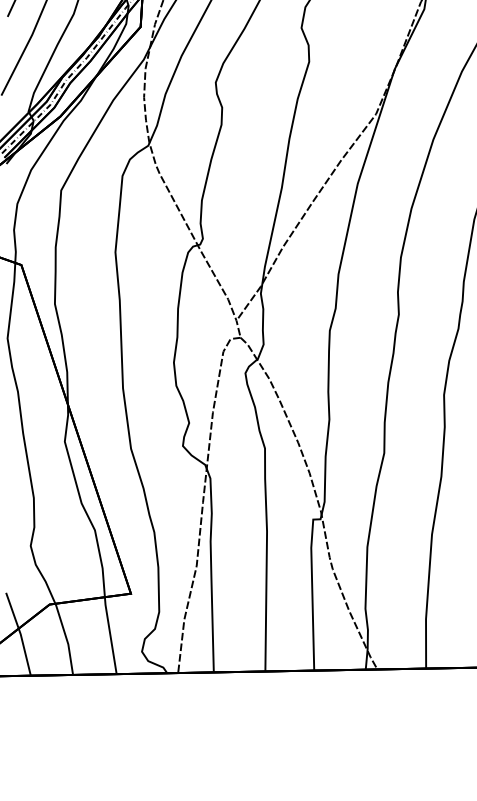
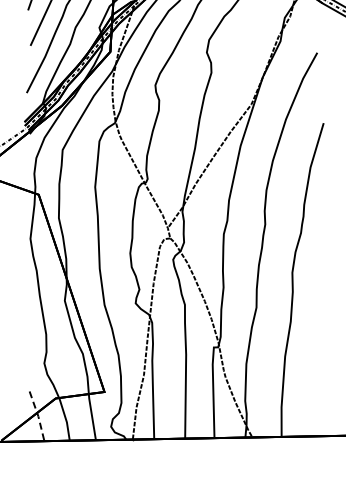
line: (20, 634) -> (38, 416), solid -> dashed

